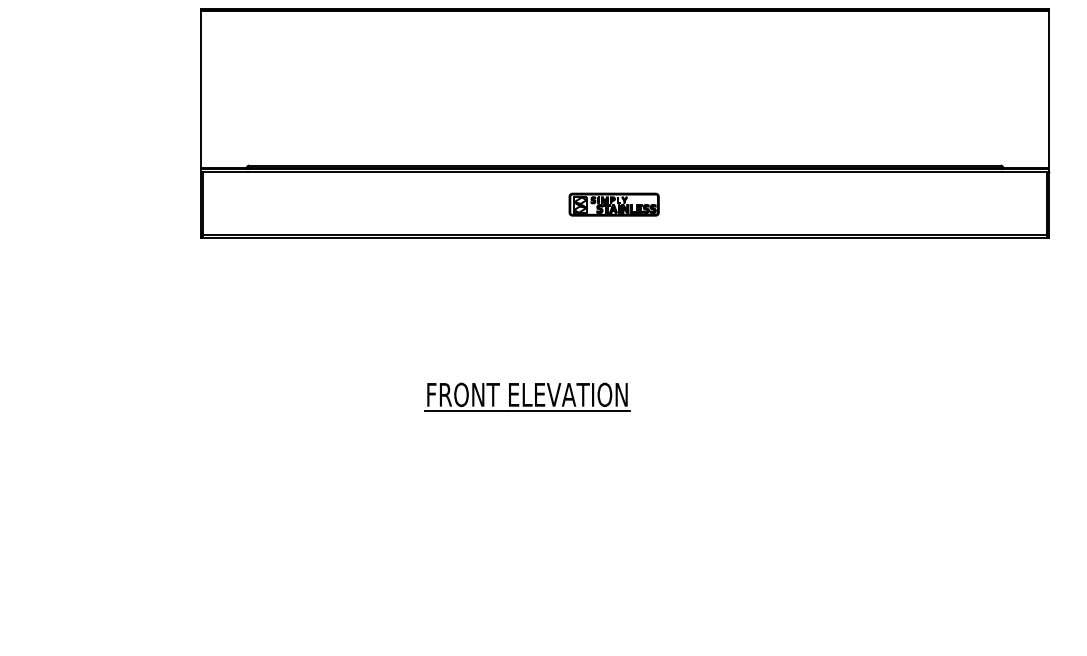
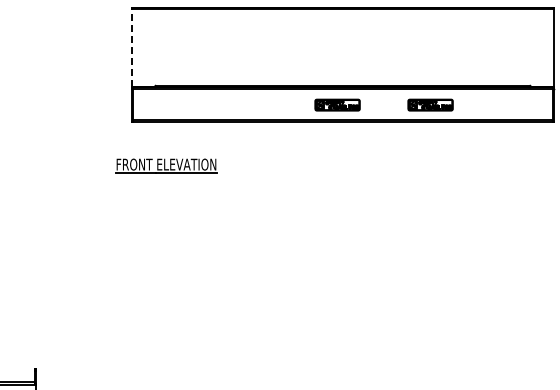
line: (201, 88) -> (132, 47), solid -> dashed
part: (801, 203) -> (430, 104), added
part: (527, 396) -> (166, 165), moved

